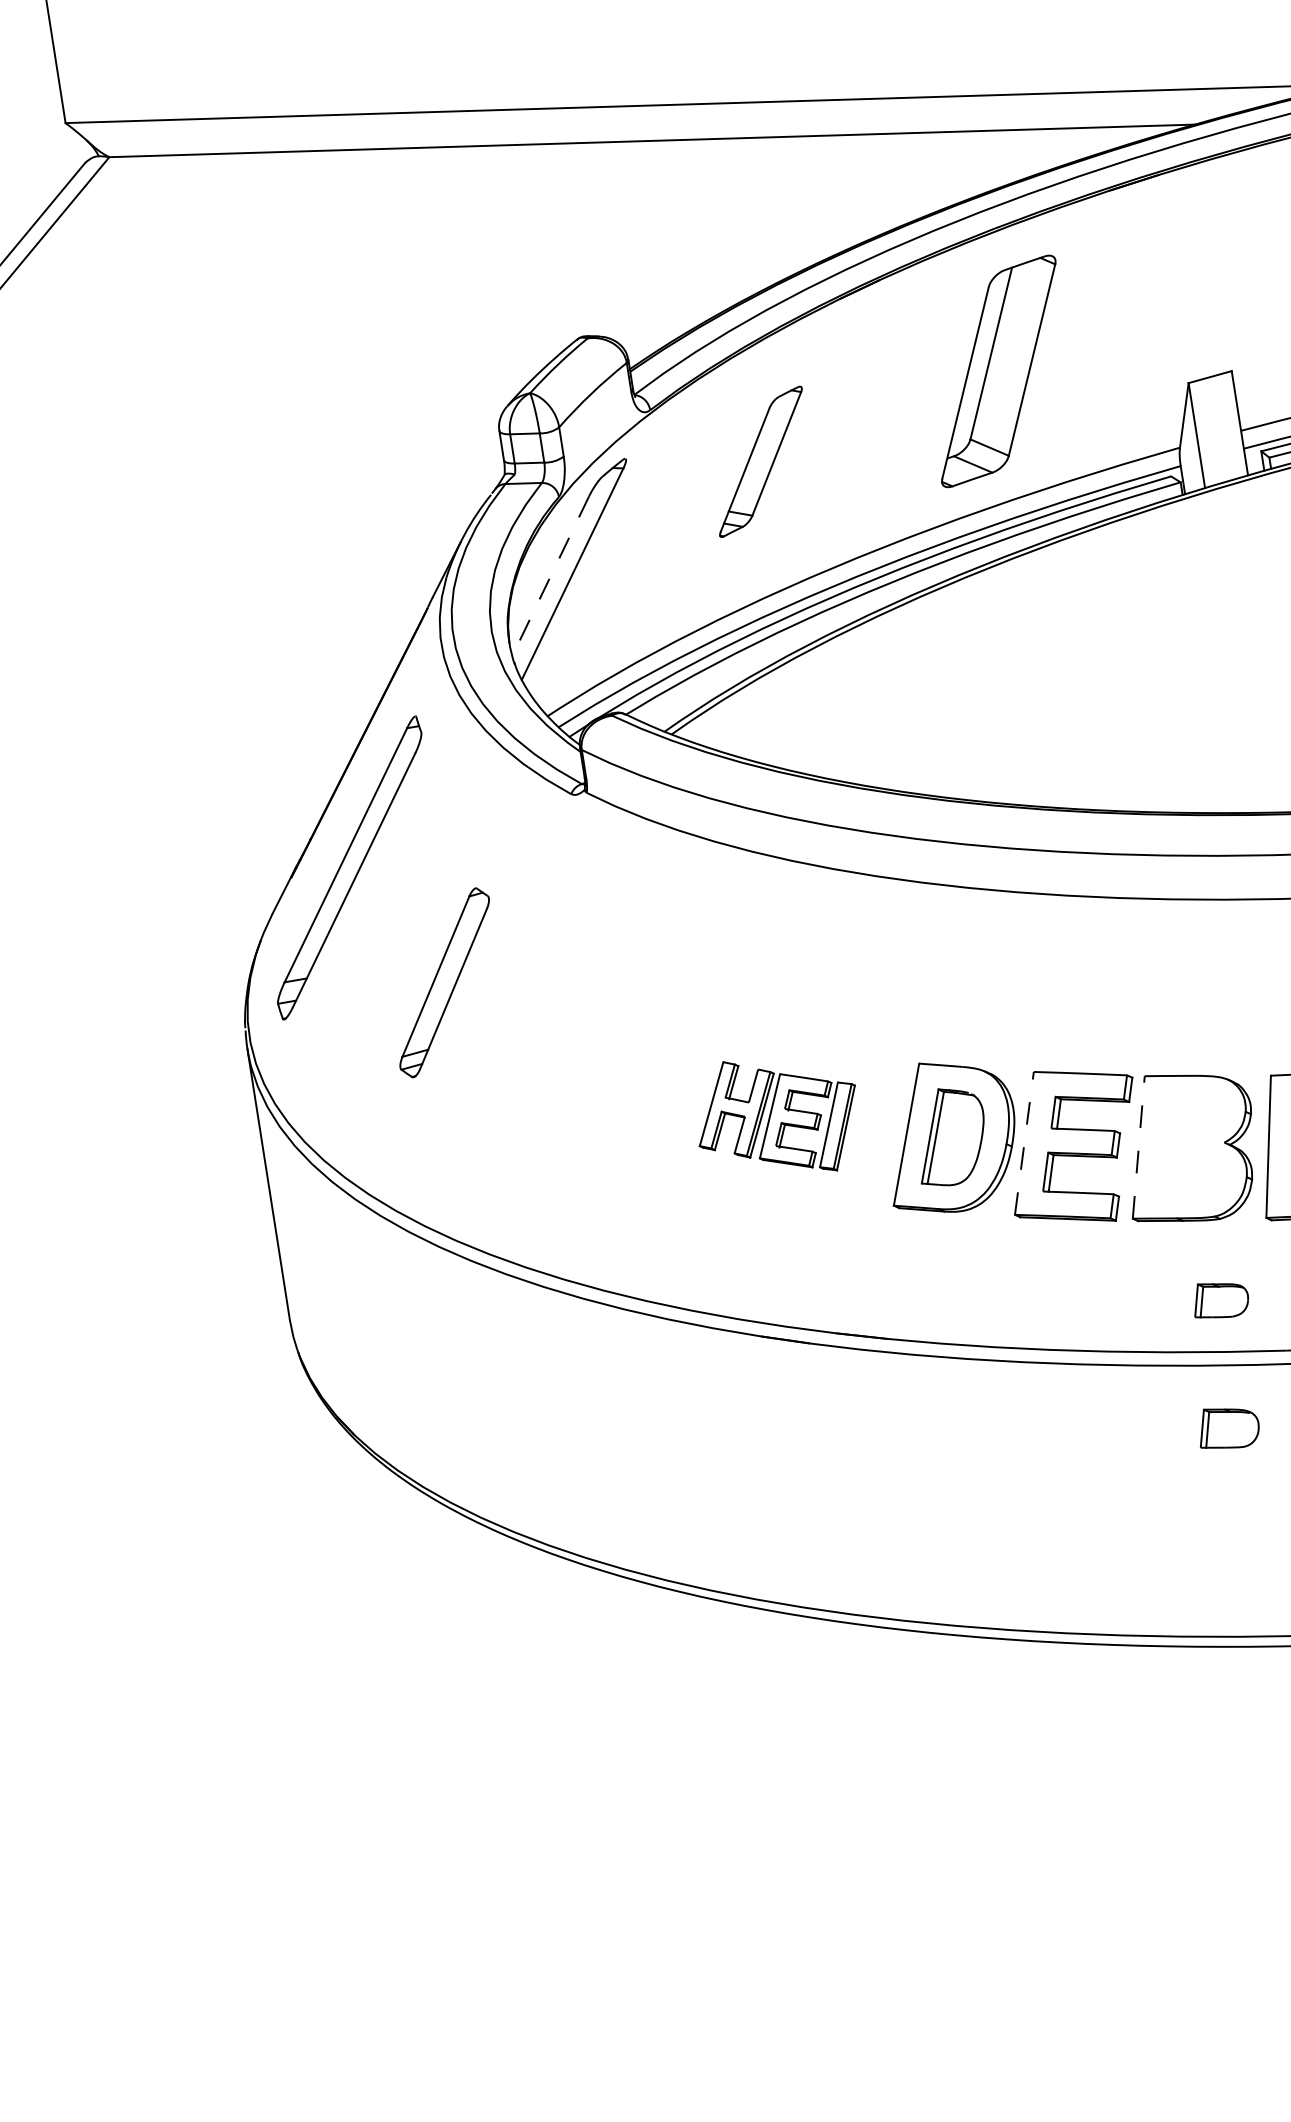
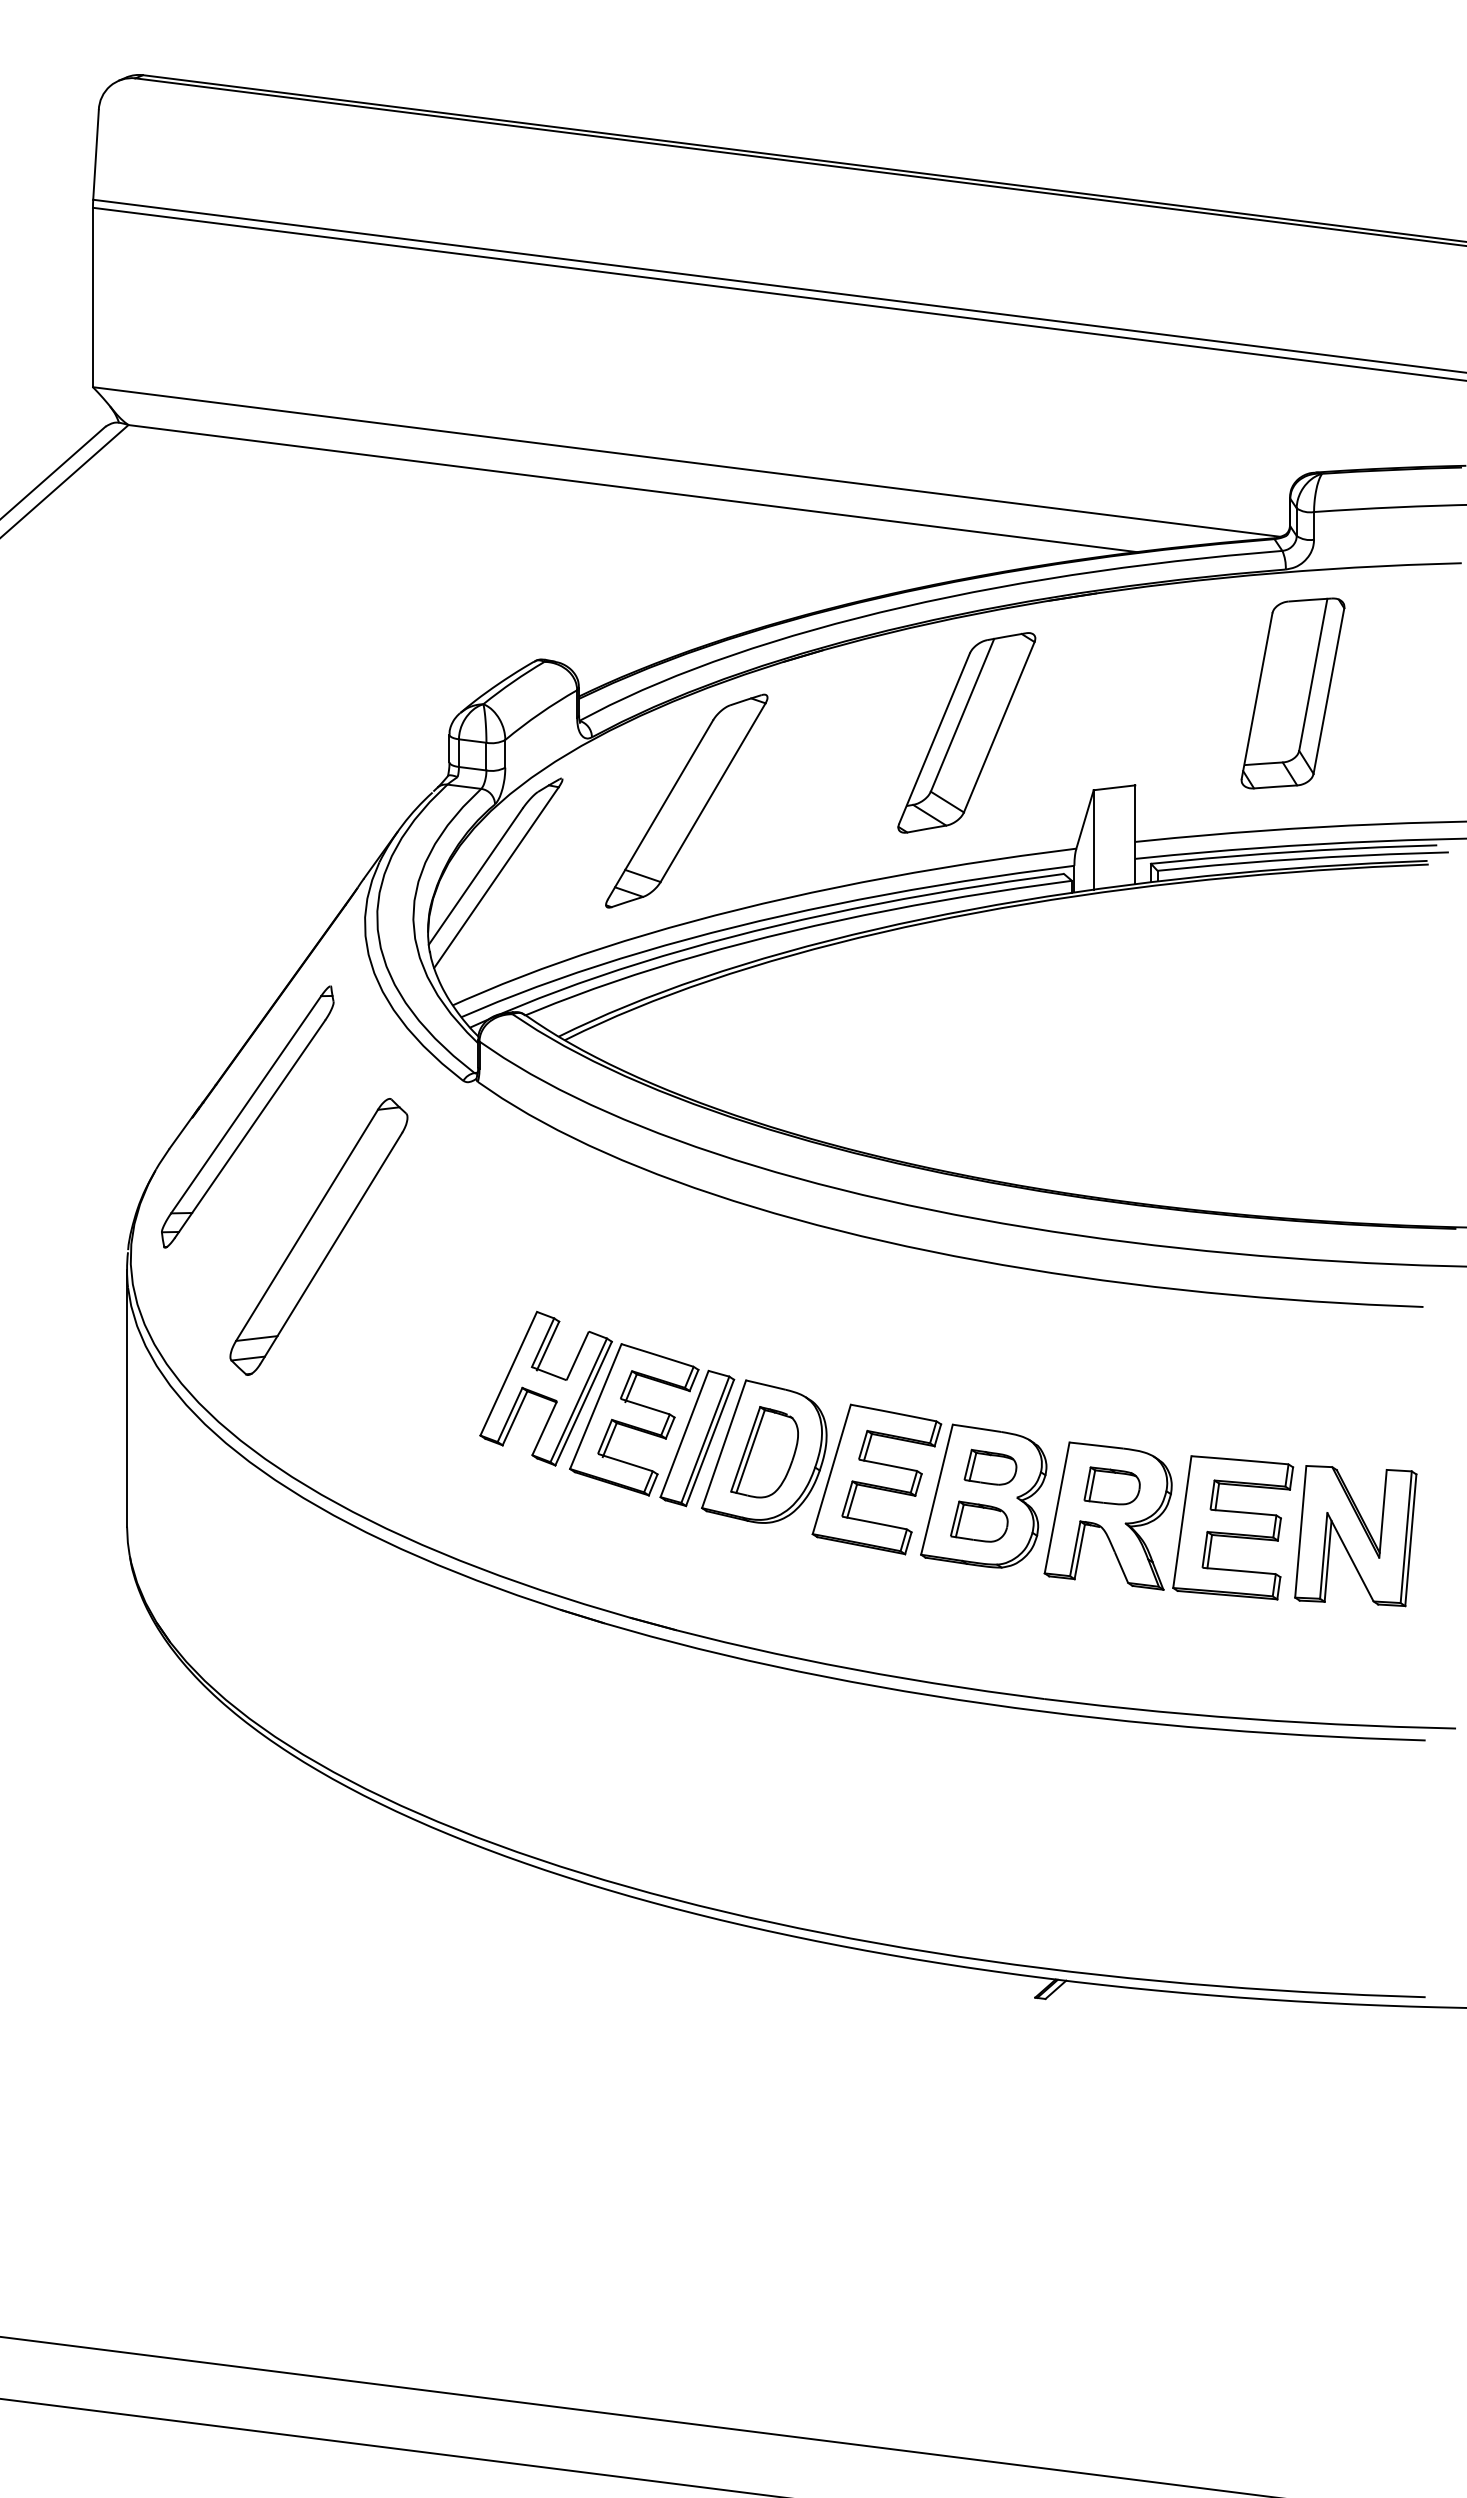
part: (998, 371) -> (966, 732), moved
part: (760, 461) -> (686, 800), size x1.67
line: (550, 576) -> (475, 876), dashed -> solid
part: (444, 982) -> (318, 1236), size x1.67
part: (777, 1116) -> (607, 1408), size x1.67
line: (1023, 1142) -> (831, 1468), dashed -> solid
line: (1138, 1147) -> (936, 1489), dashed -> solid
part: (1220, 1298) -> (990, 1466), moved
part: (1228, 1427) -> (979, 1521), moved

